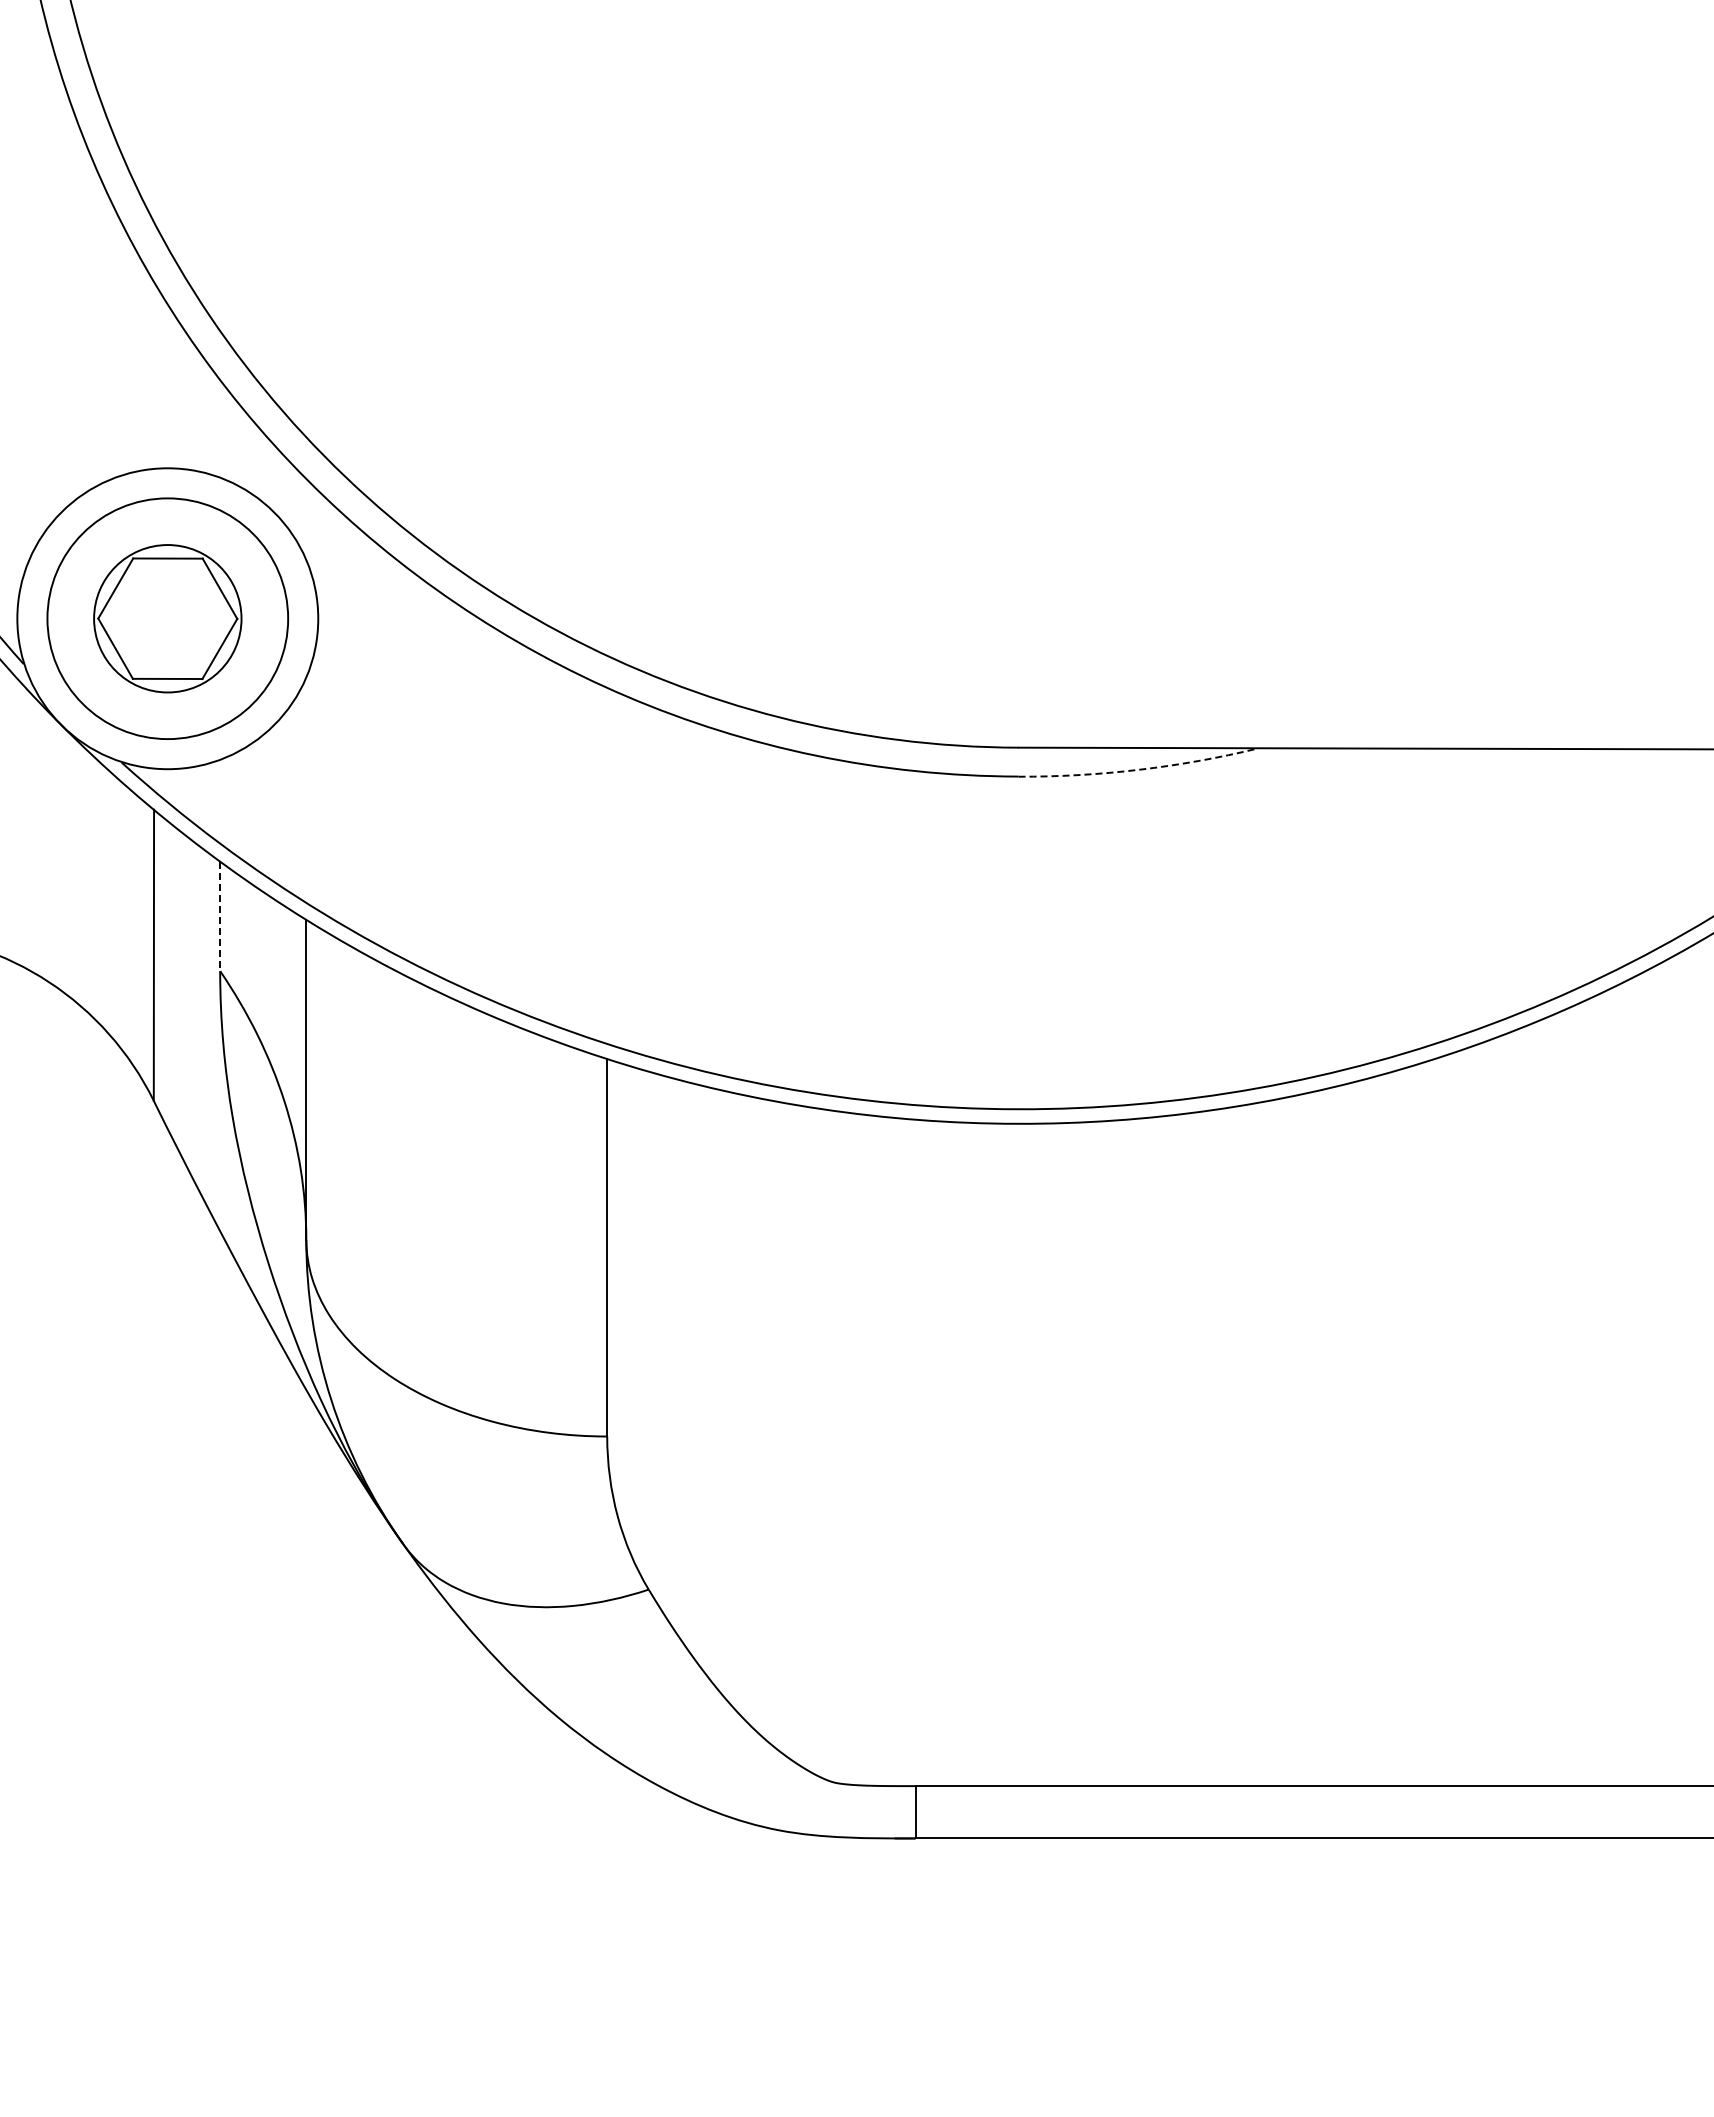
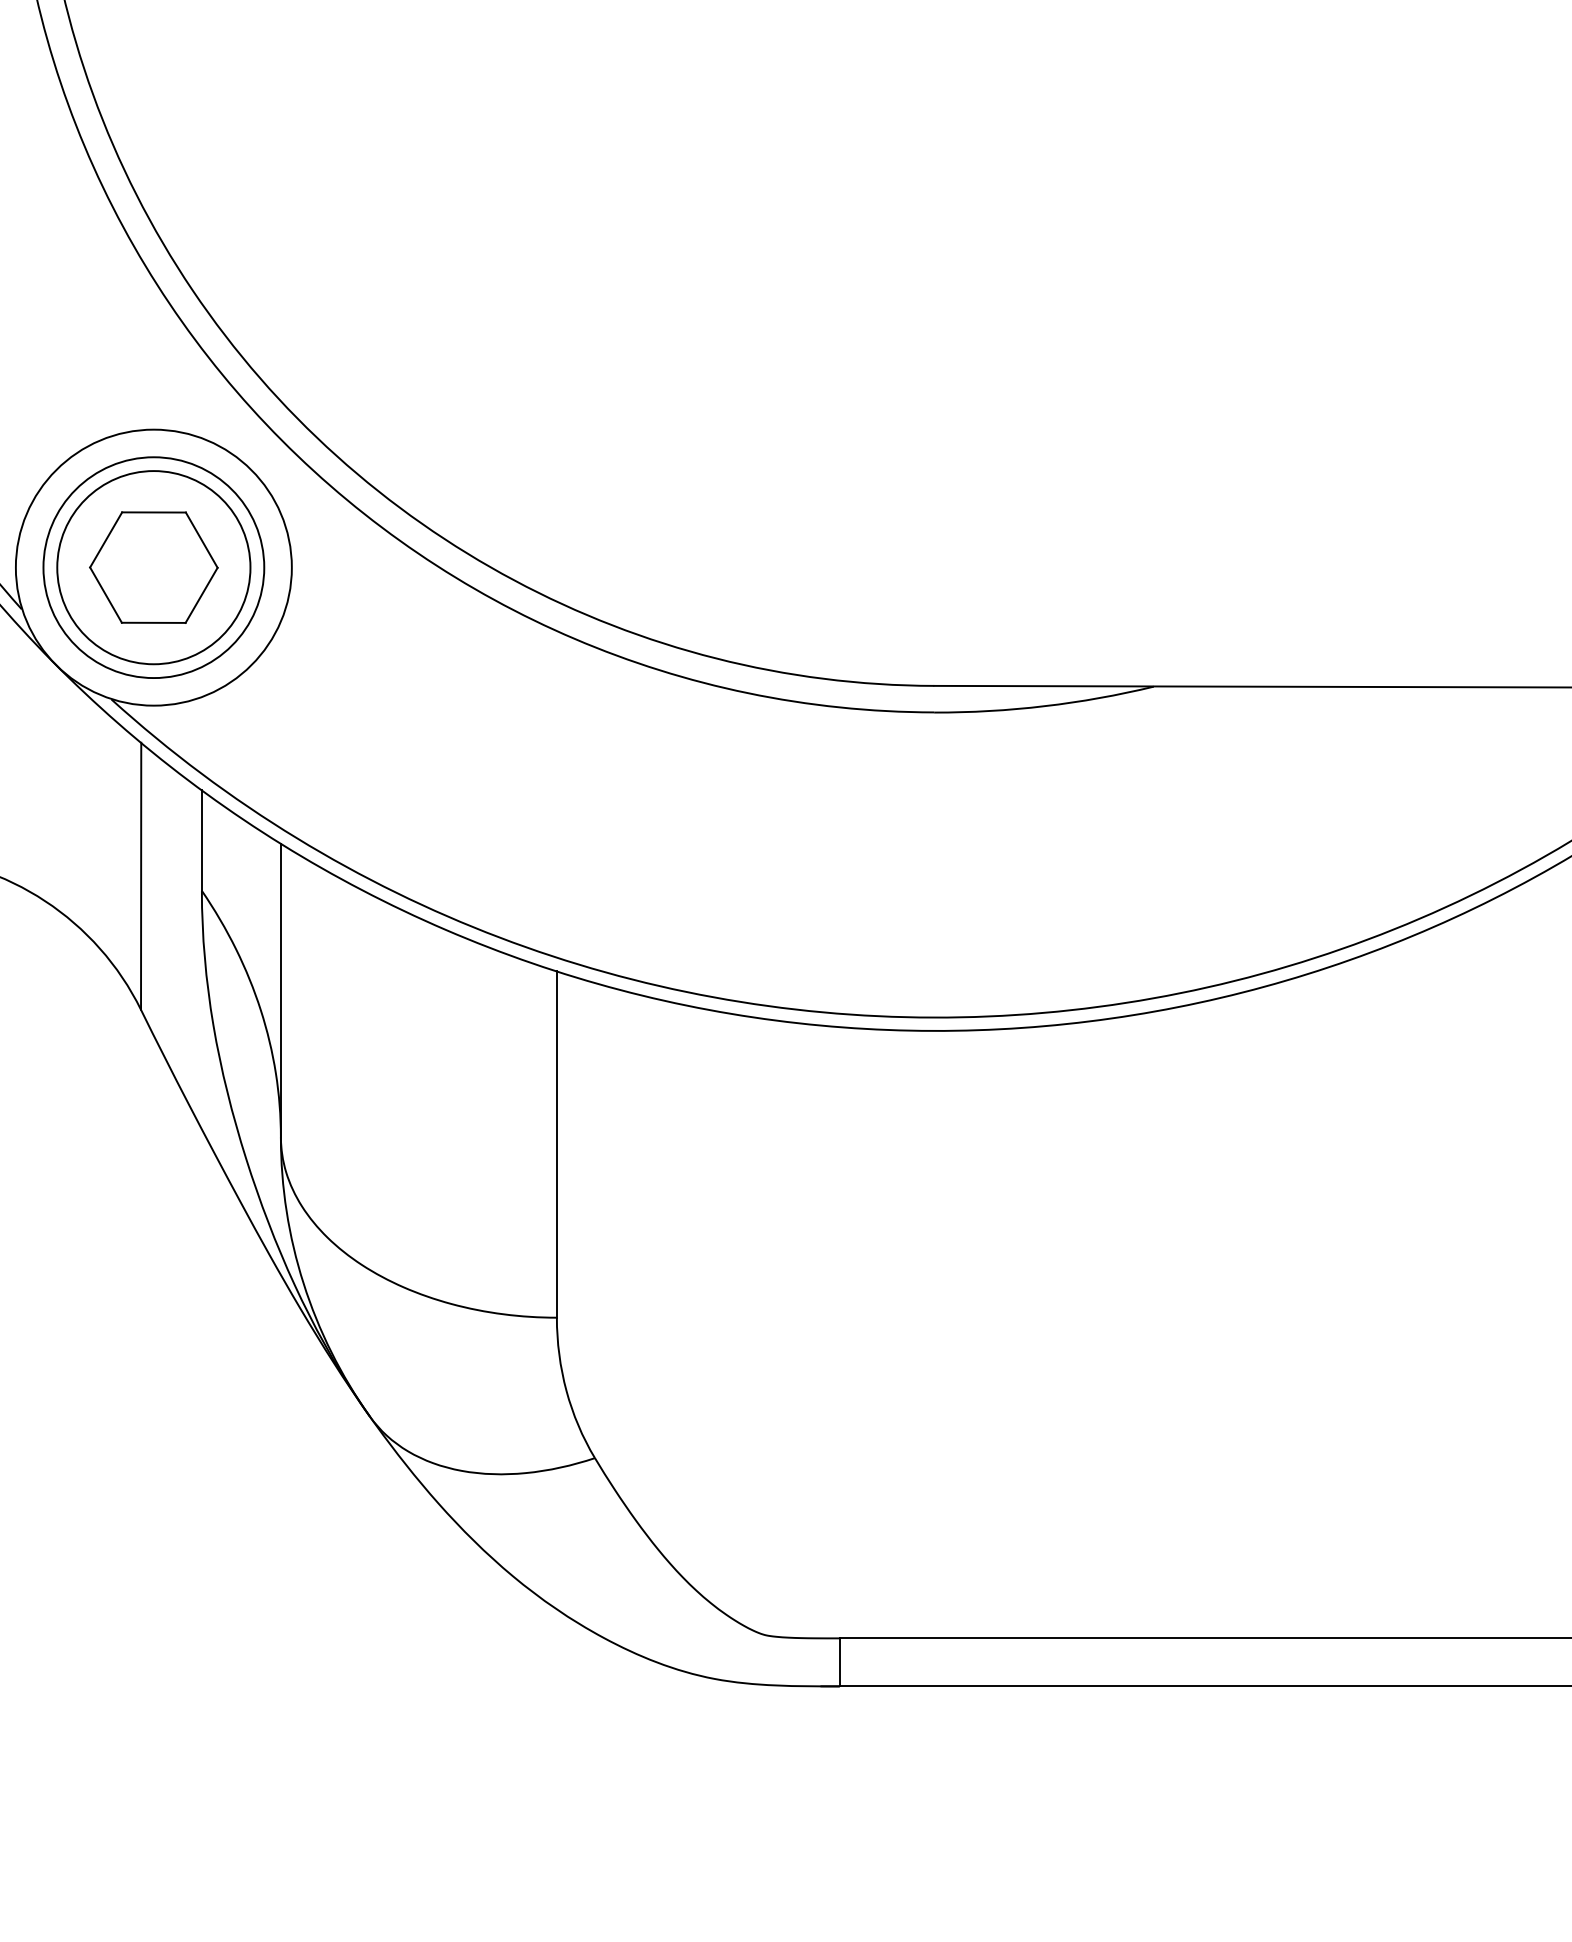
circle: (167, 618) -> (153, 567), size x1.43
arc: (1139, 769) -> (1045, 705), dashed -> solid
line: (220, 916) -> (202, 840), dashed -> solid

